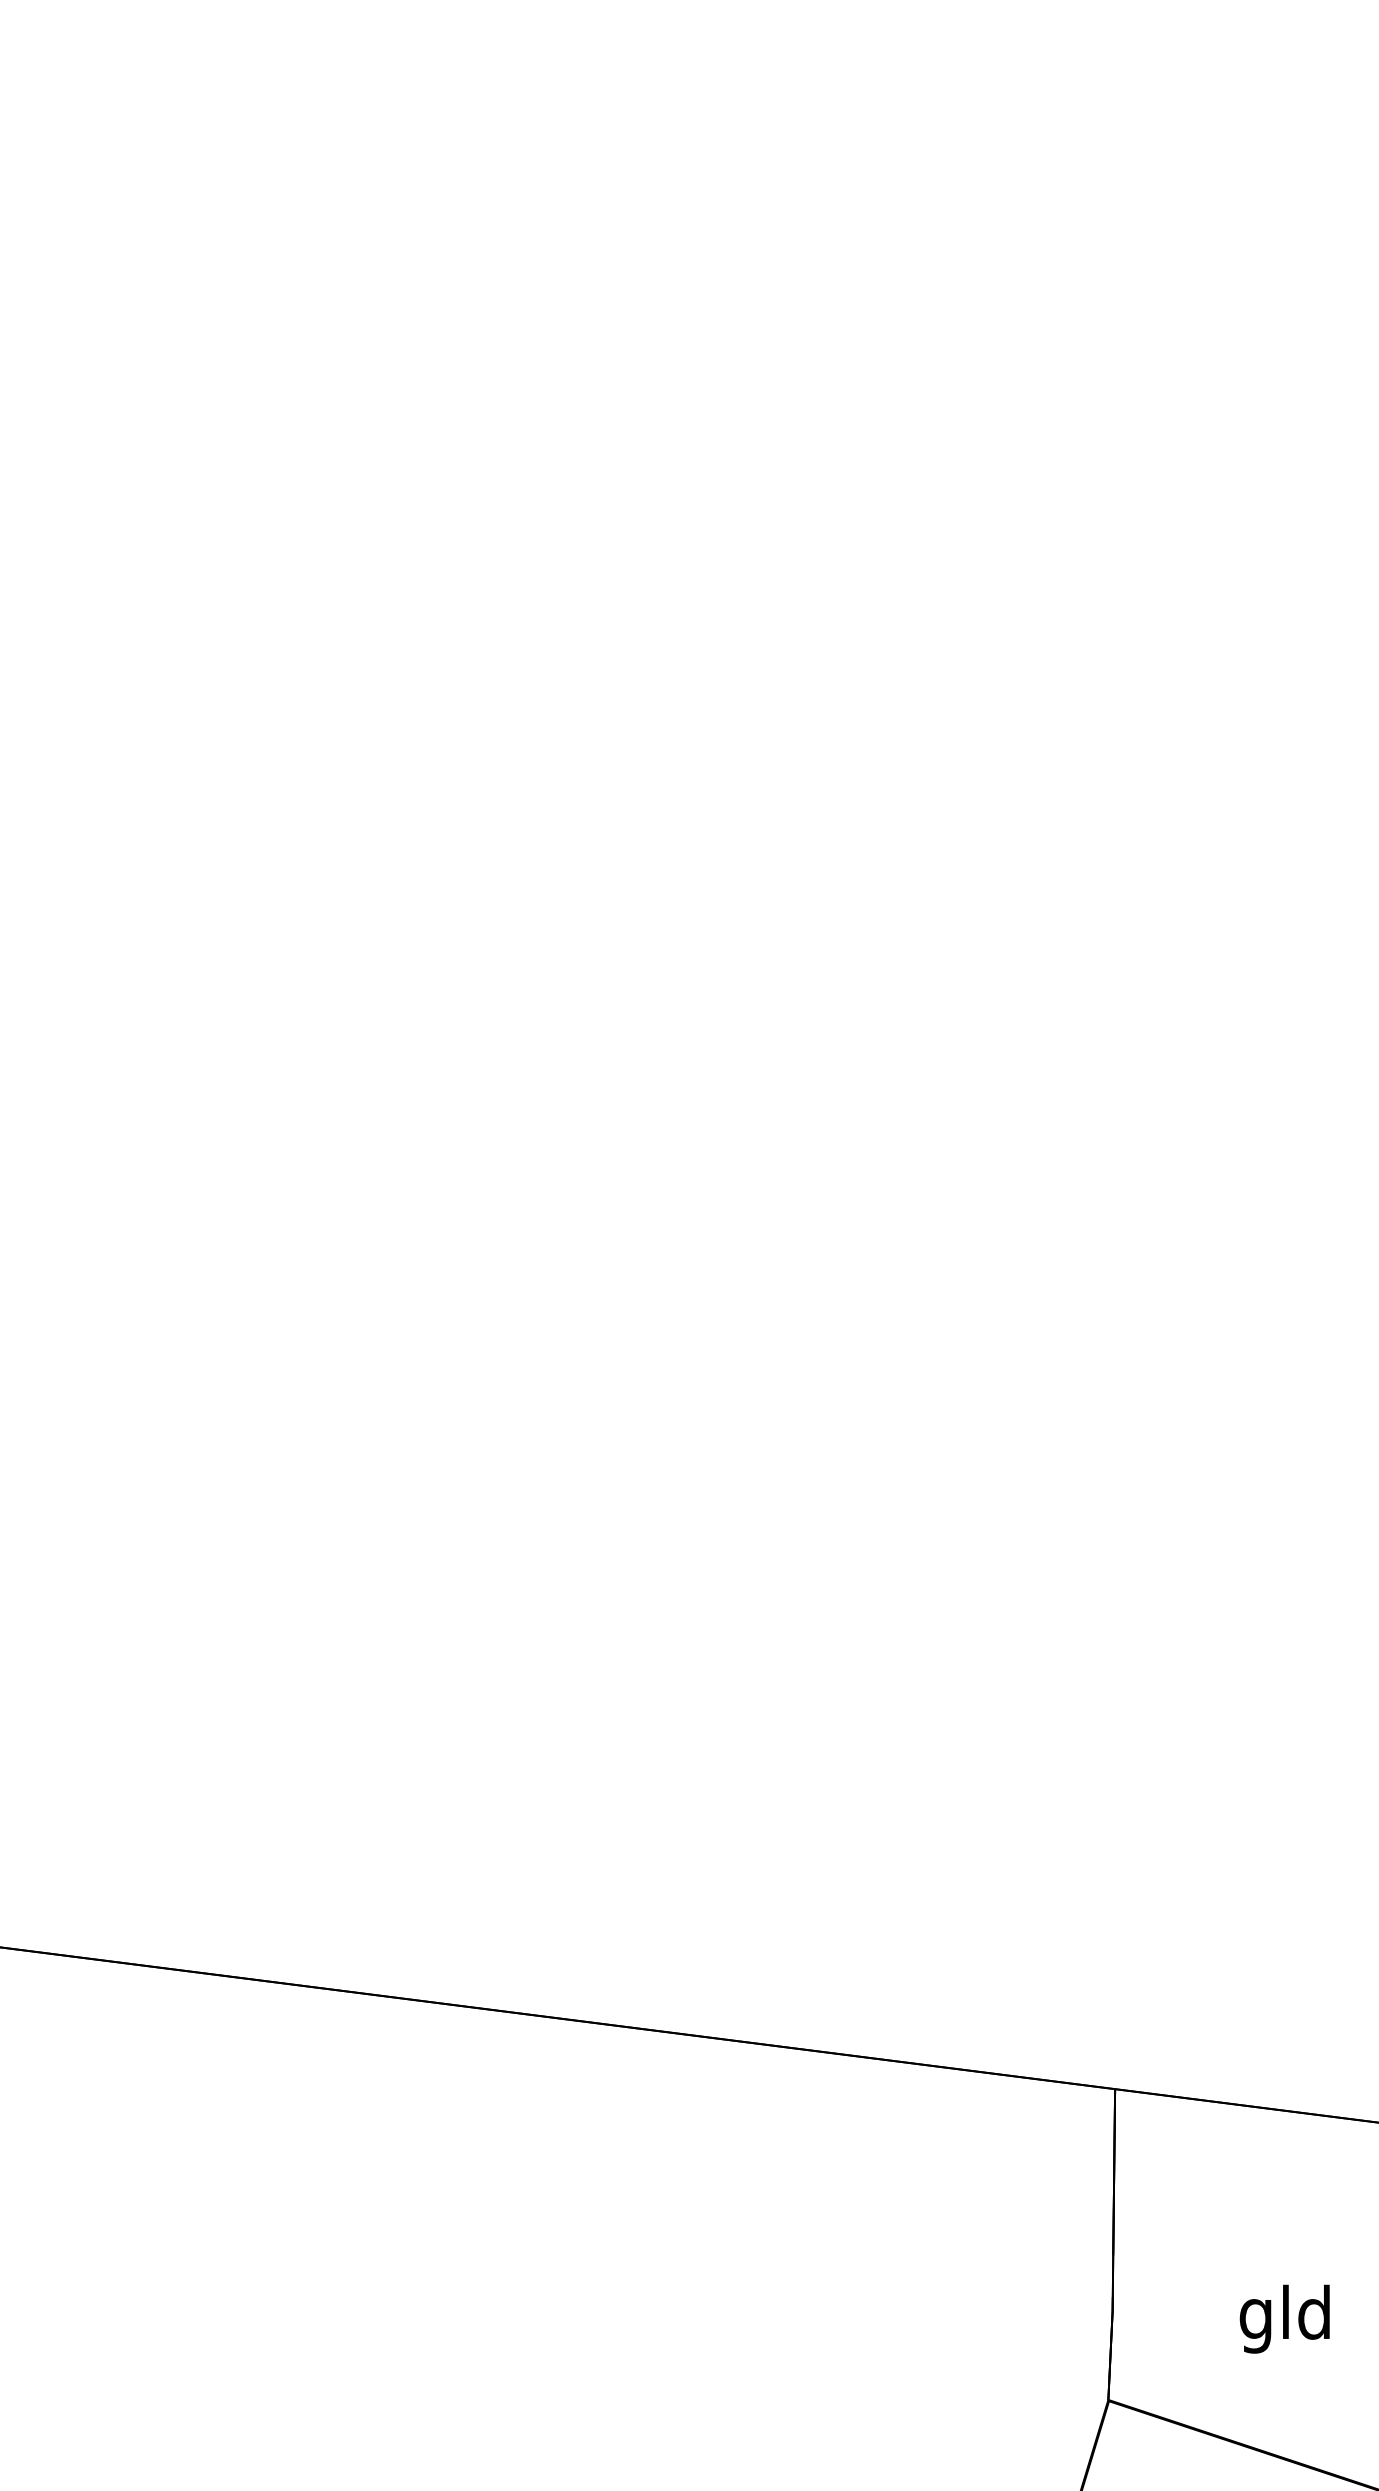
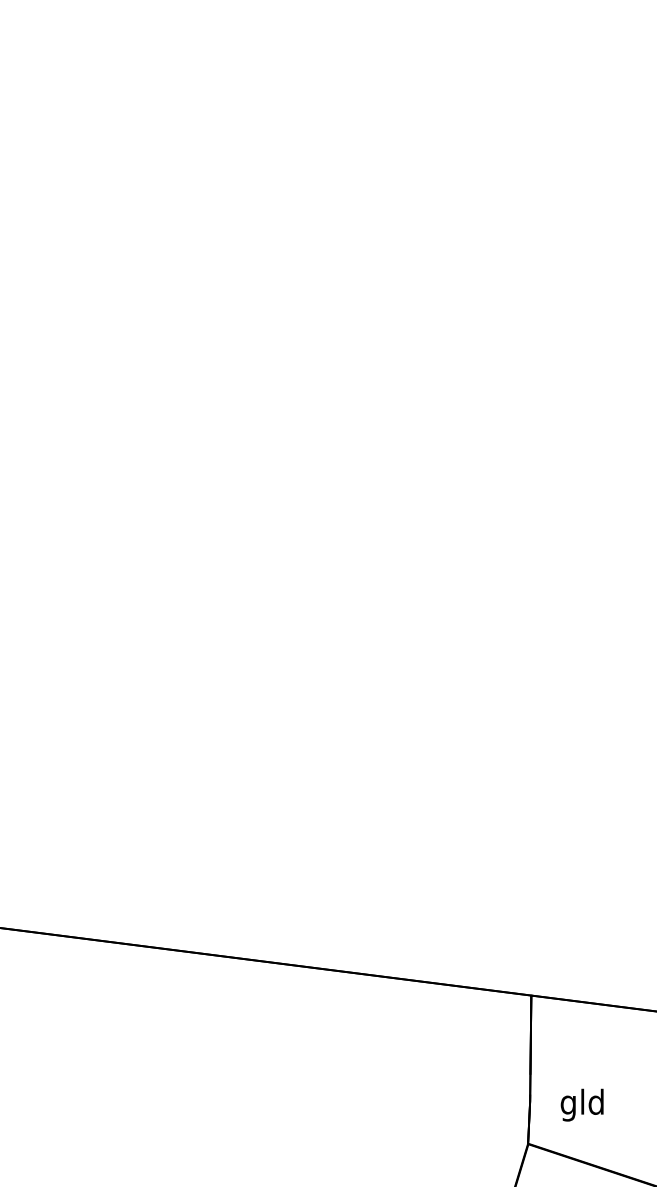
text: (1283, 2317) -> (581, 1104), moved

